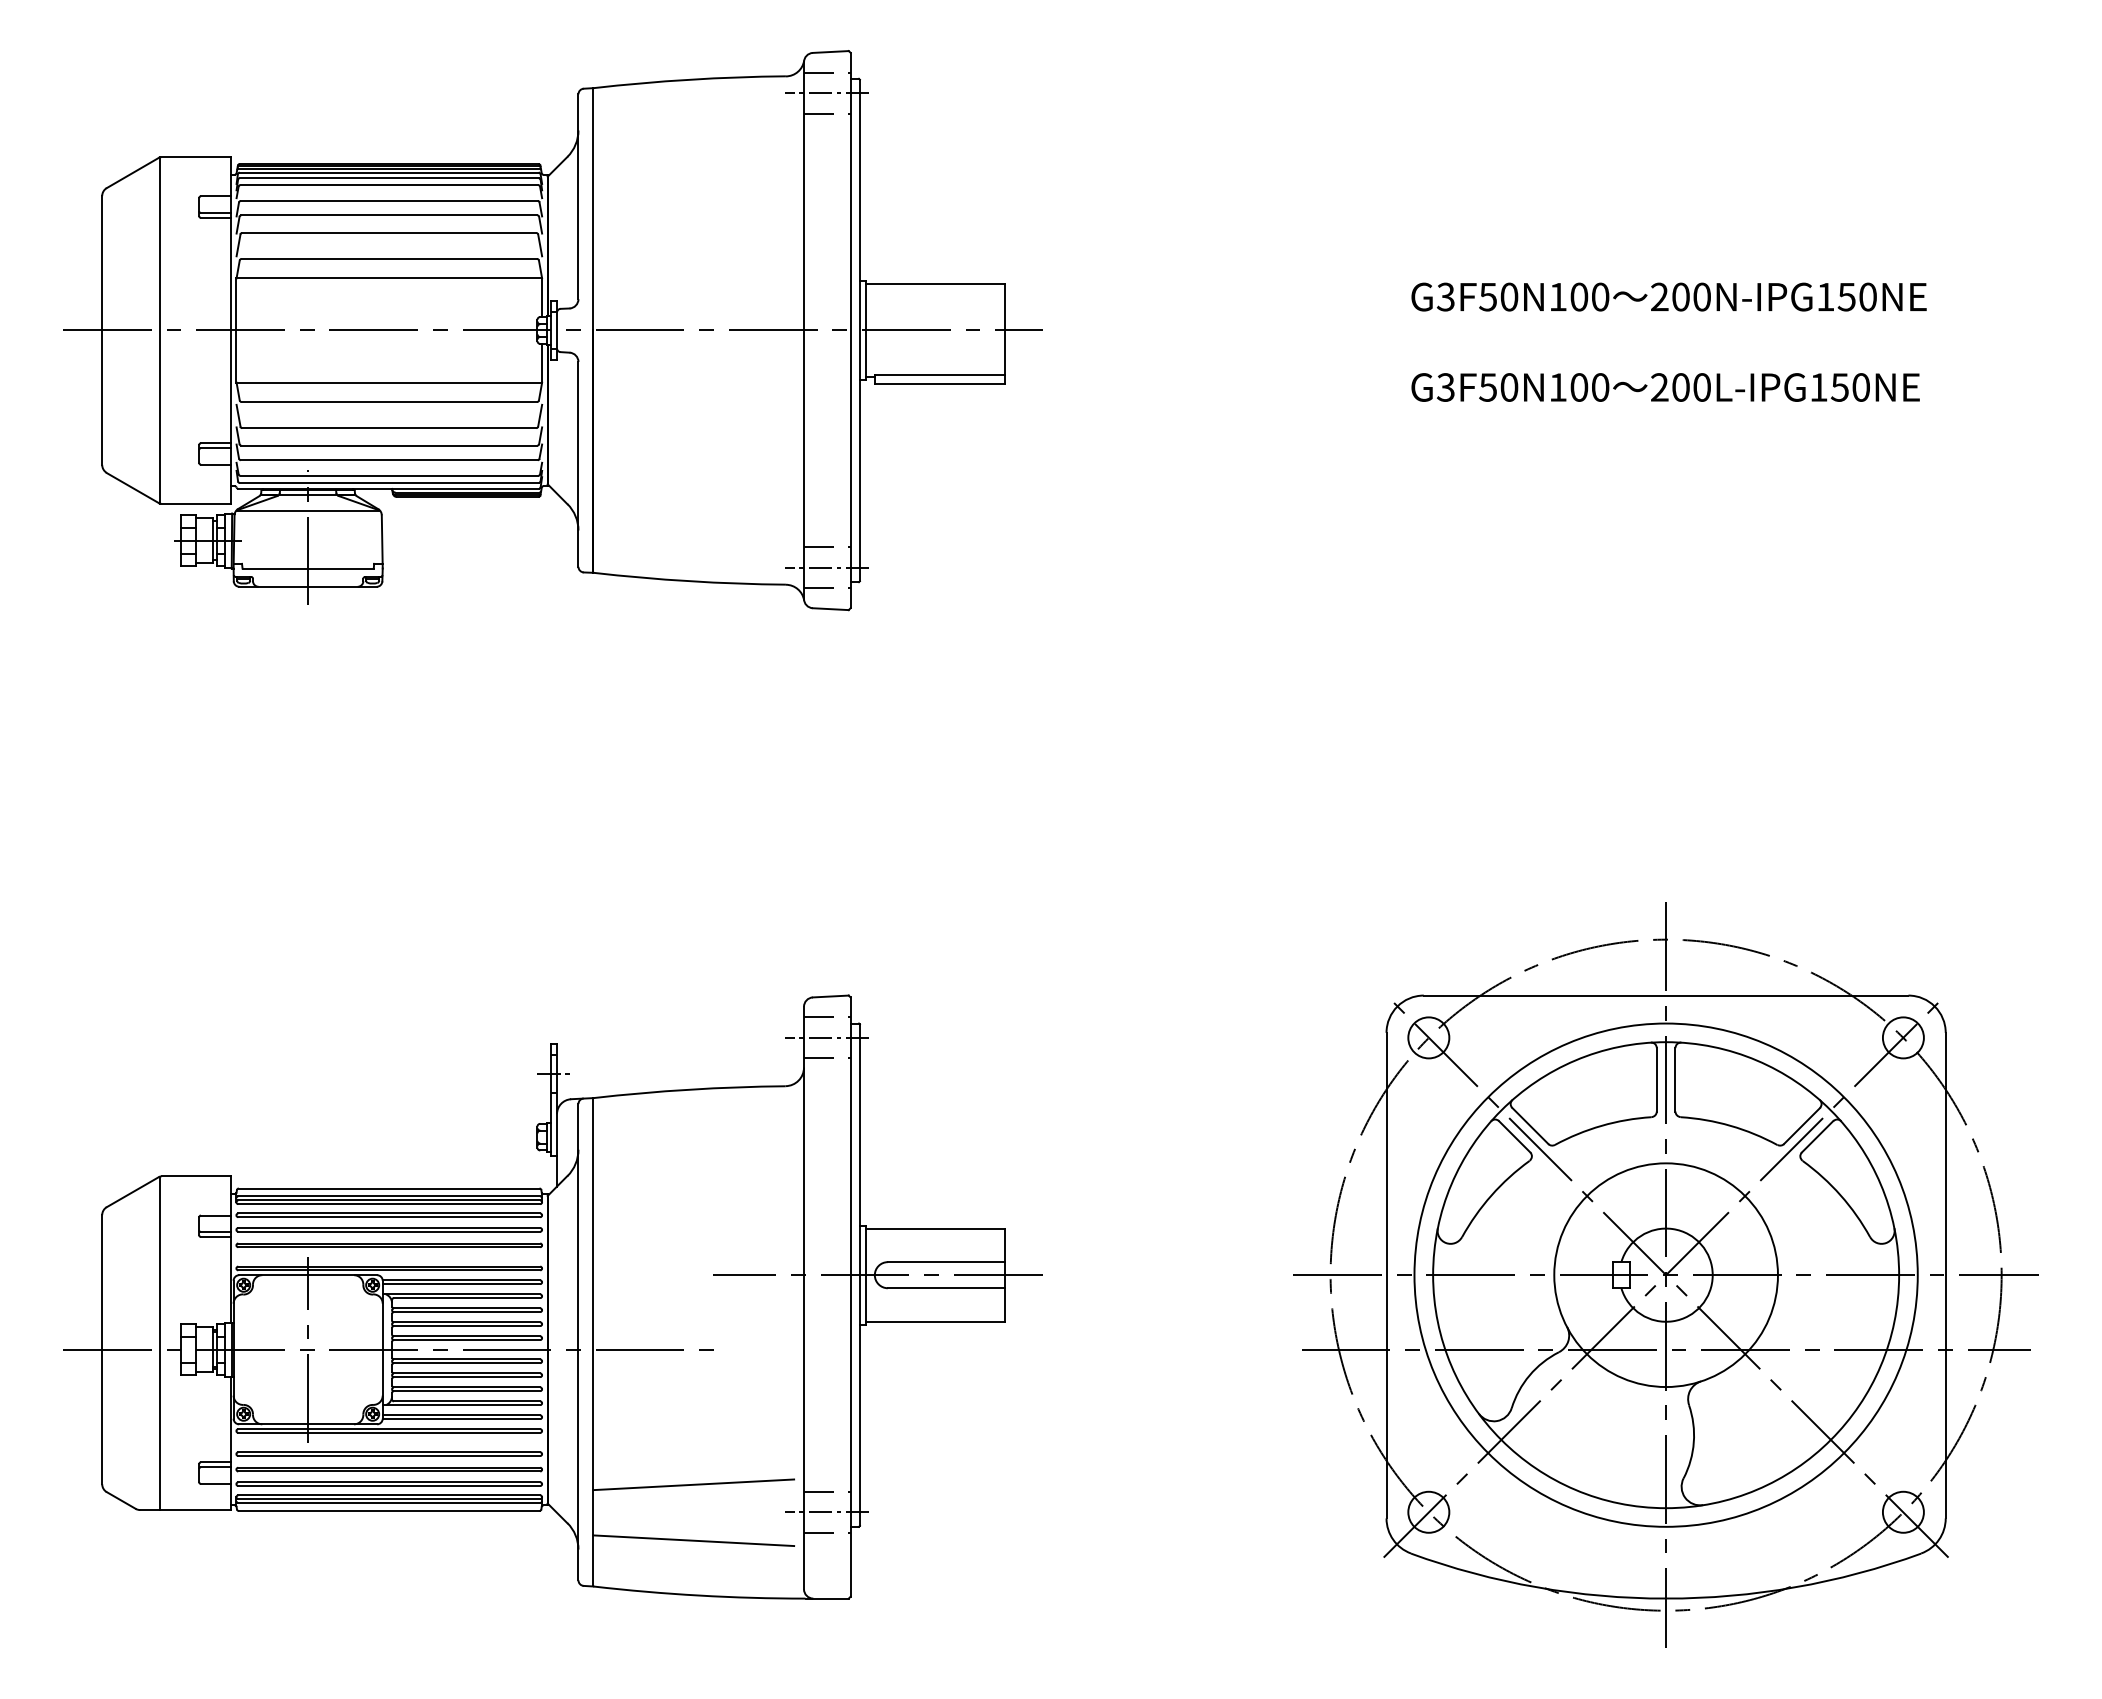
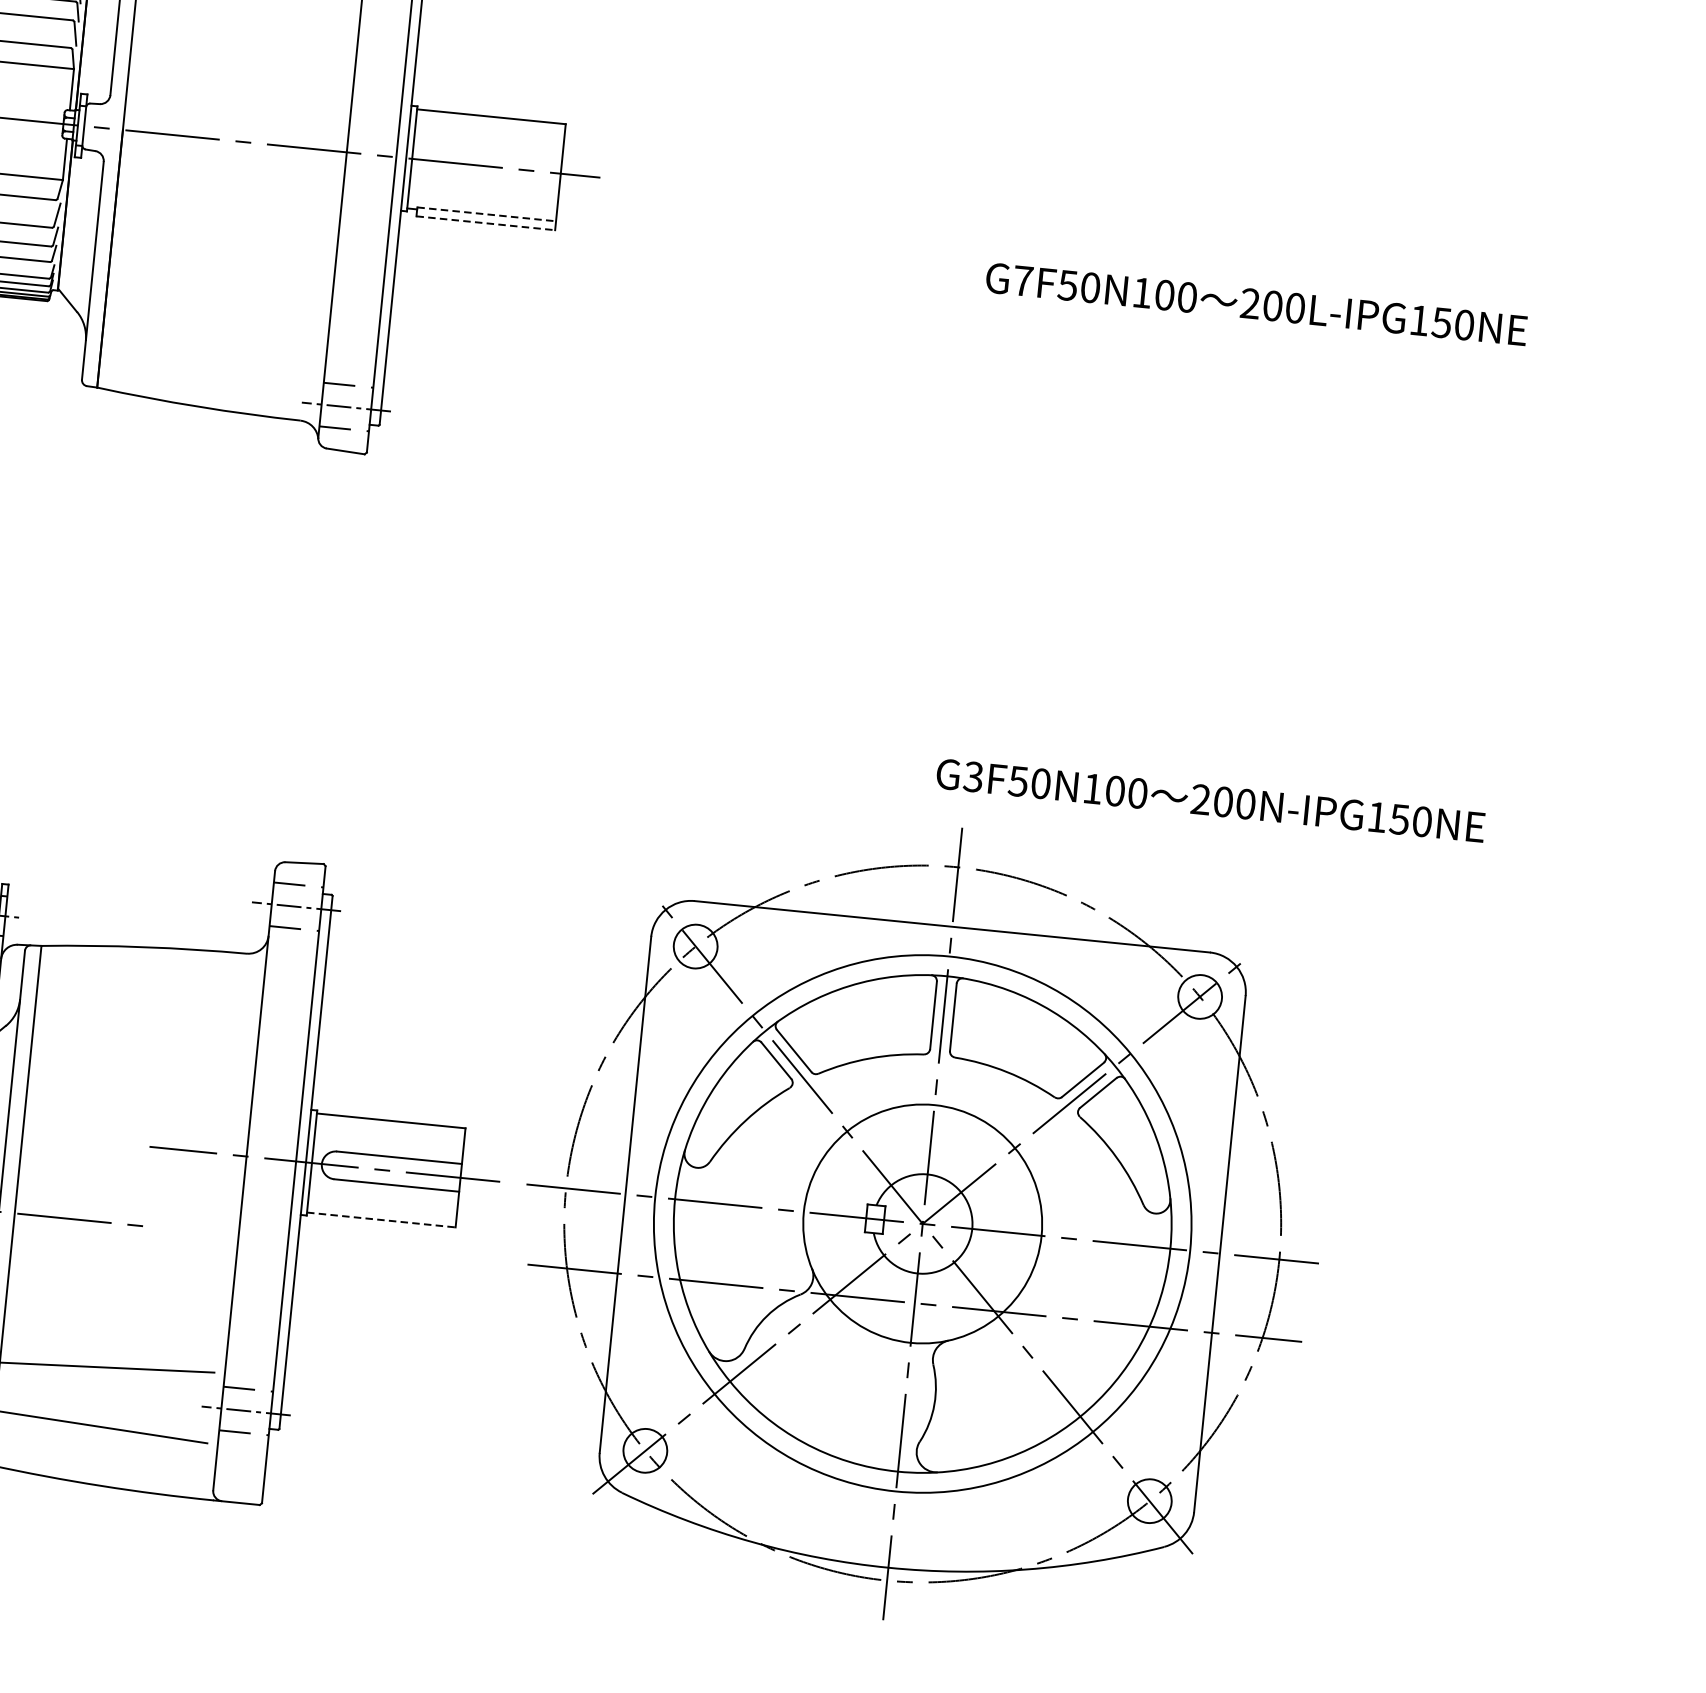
text: (1668, 296) -> (1210, 799), moved
line: (940, 375) -> (487, 214), solid -> dashed
line: (940, 383) -> (486, 223), solid -> dashed
text: (1445, 387) -> (1022, 281), G3F50N100 -> G7F50N100
part: (1665, 1274) -> (922, 1223), moved
line: (935, 1321) -> (381, 1219), solid -> dashed

